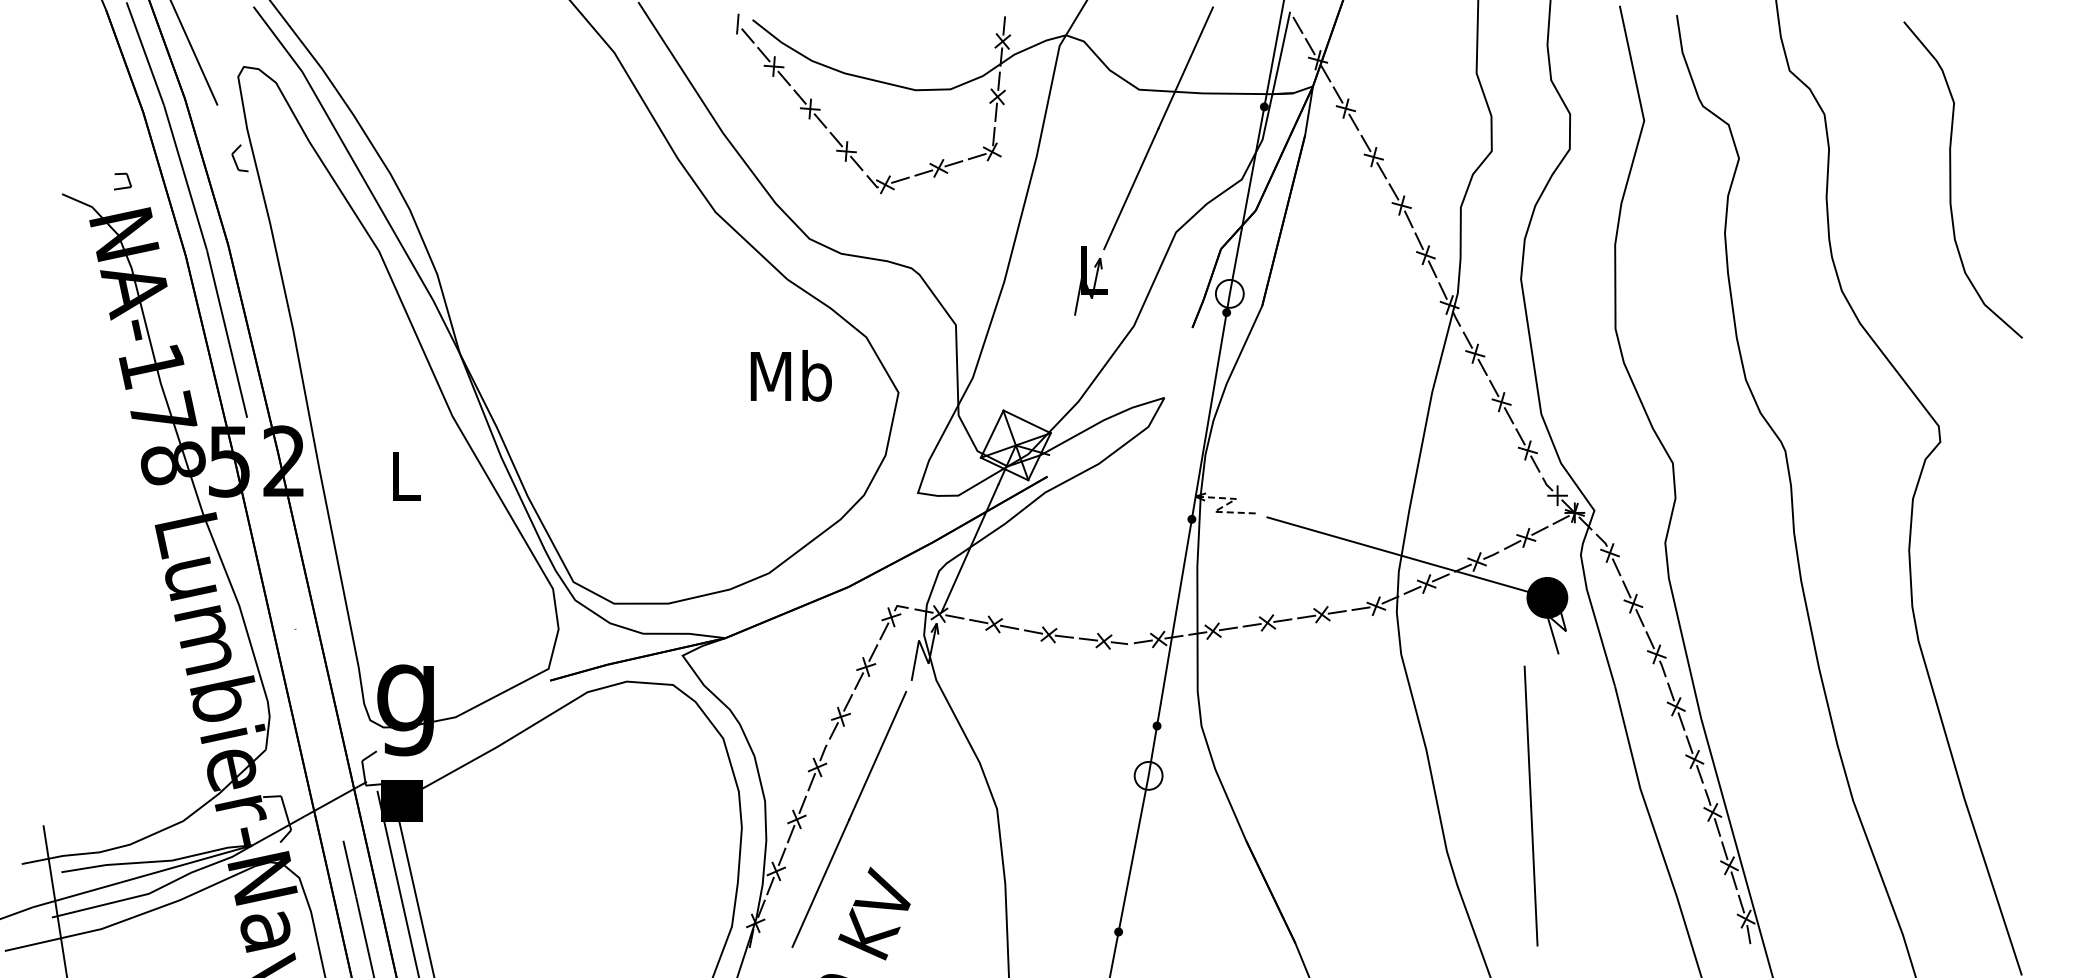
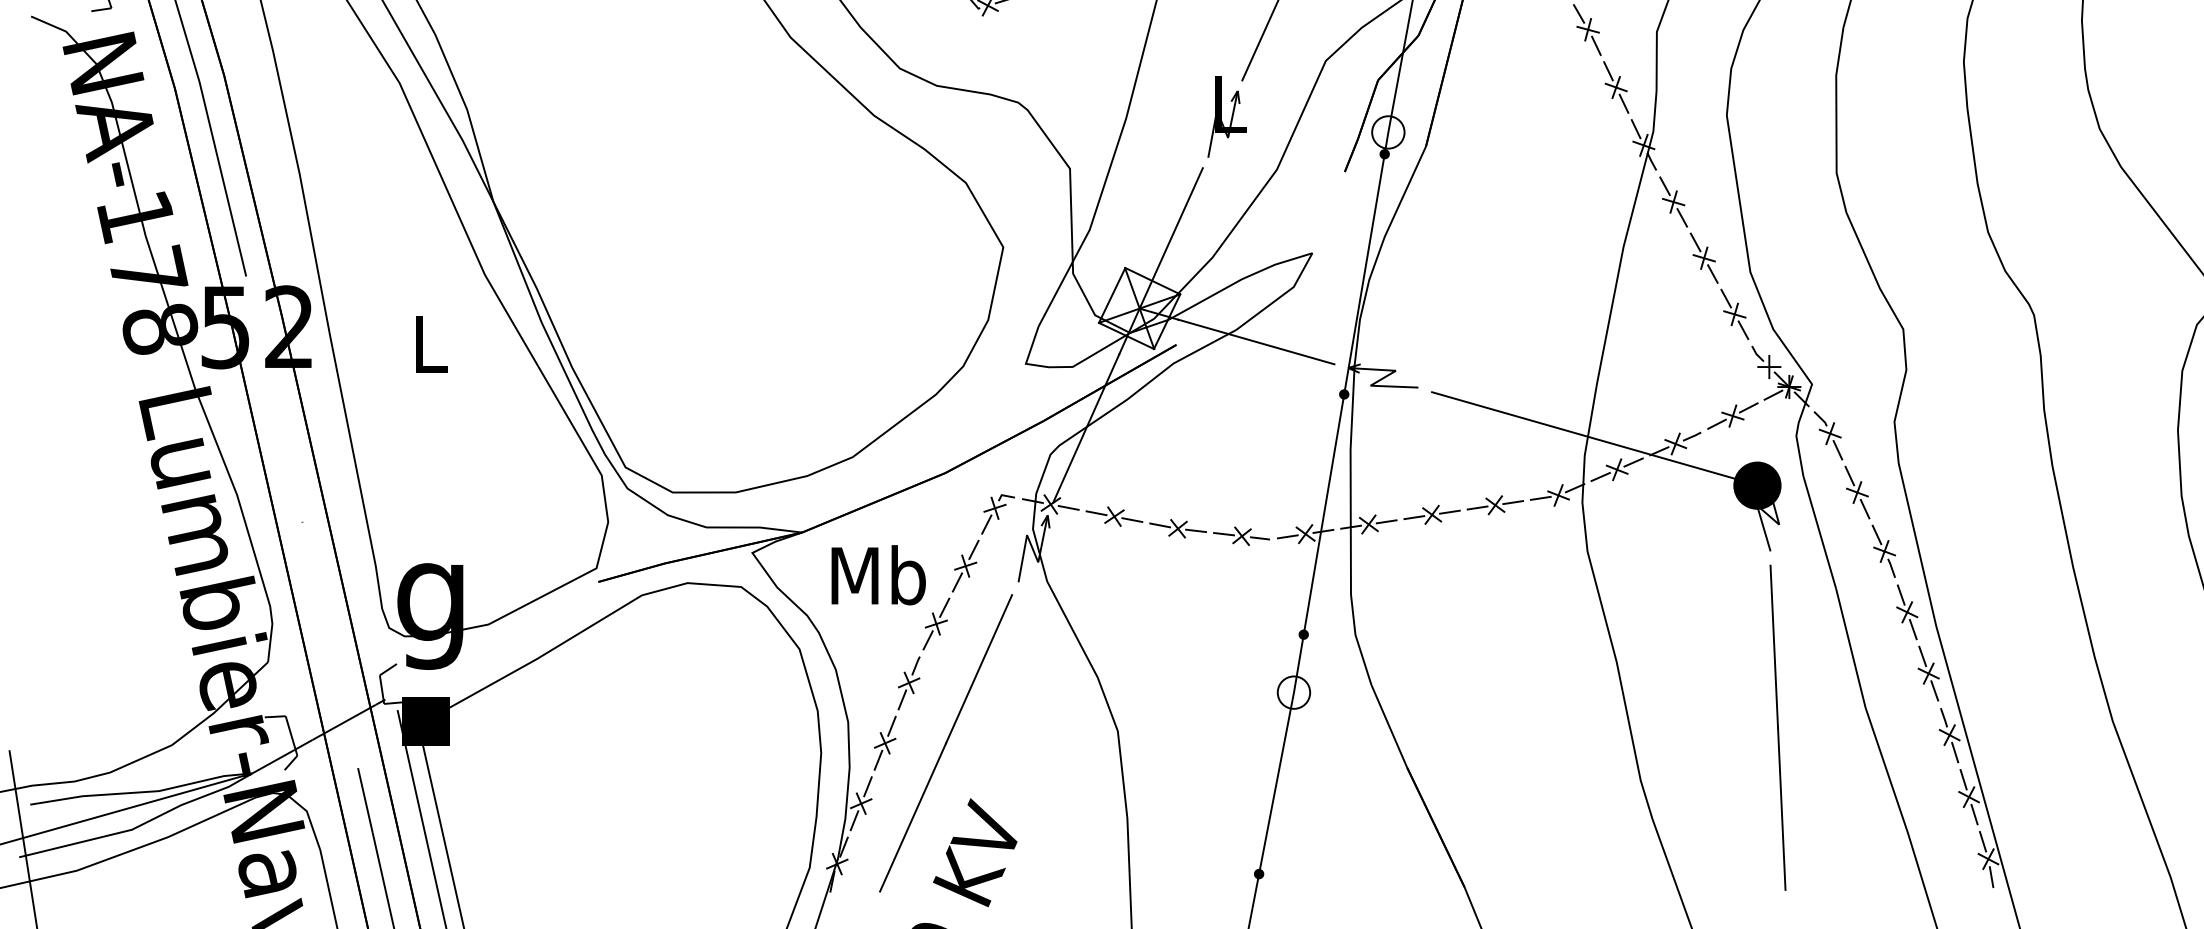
text: (790, 375) -> (877, 574), moved
line: (1042, 384) -> (1170, 237), added
line: (1116, 474) -> (1256, 342), added
line: (1225, 505) -> (1383, 378), dashed -> solid
line: (1530, 805) -> (1777, 727), moved

